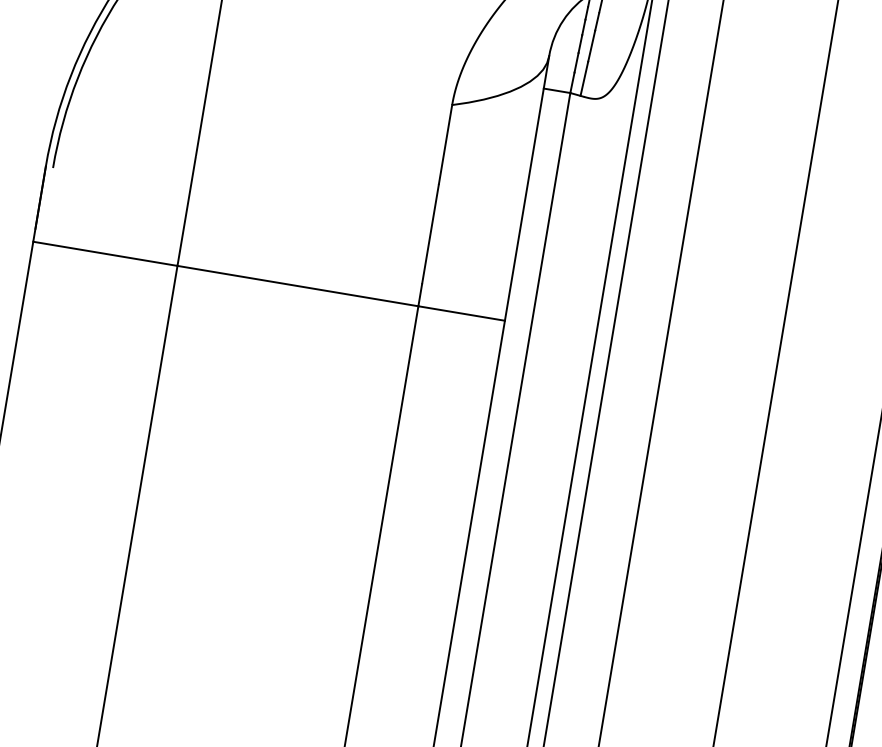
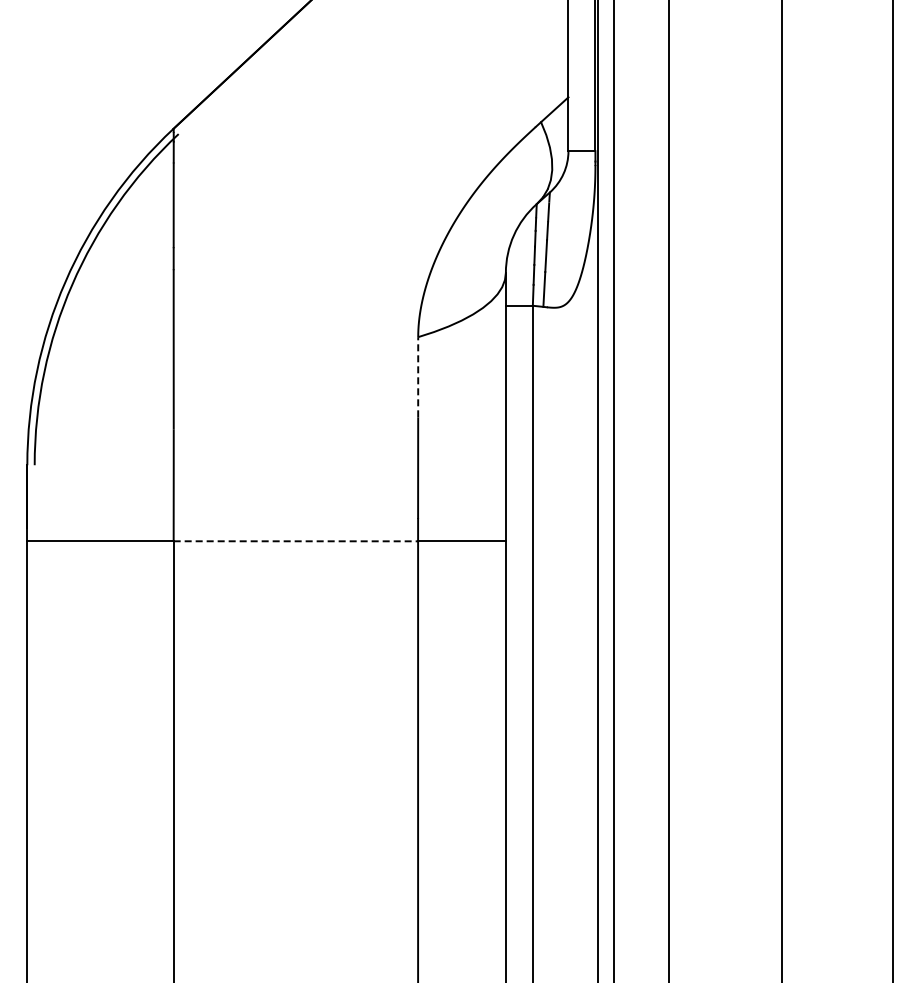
line: (445, 143) -> (418, 376), solid -> dashed
line: (298, 286) -> (296, 541), solid -> dashed

